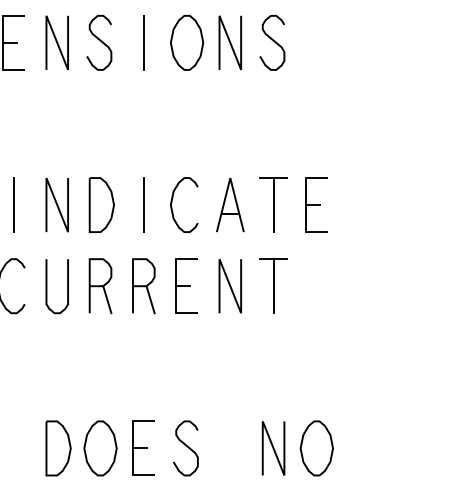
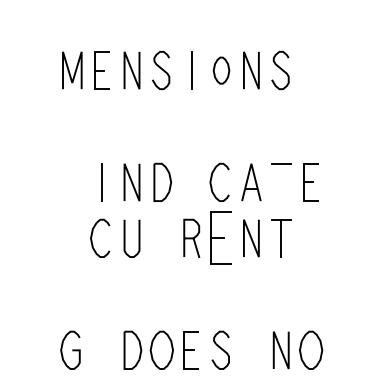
part: (186, 42) -> (221, 70), size x0.7
line: (143, 205) -> (191, 182), removed
line: (273, 205) -> (281, 182), removed
part: (100, 284) -> (161, 237), removed
part: (185, 286) -> (220, 238), size x1.4

